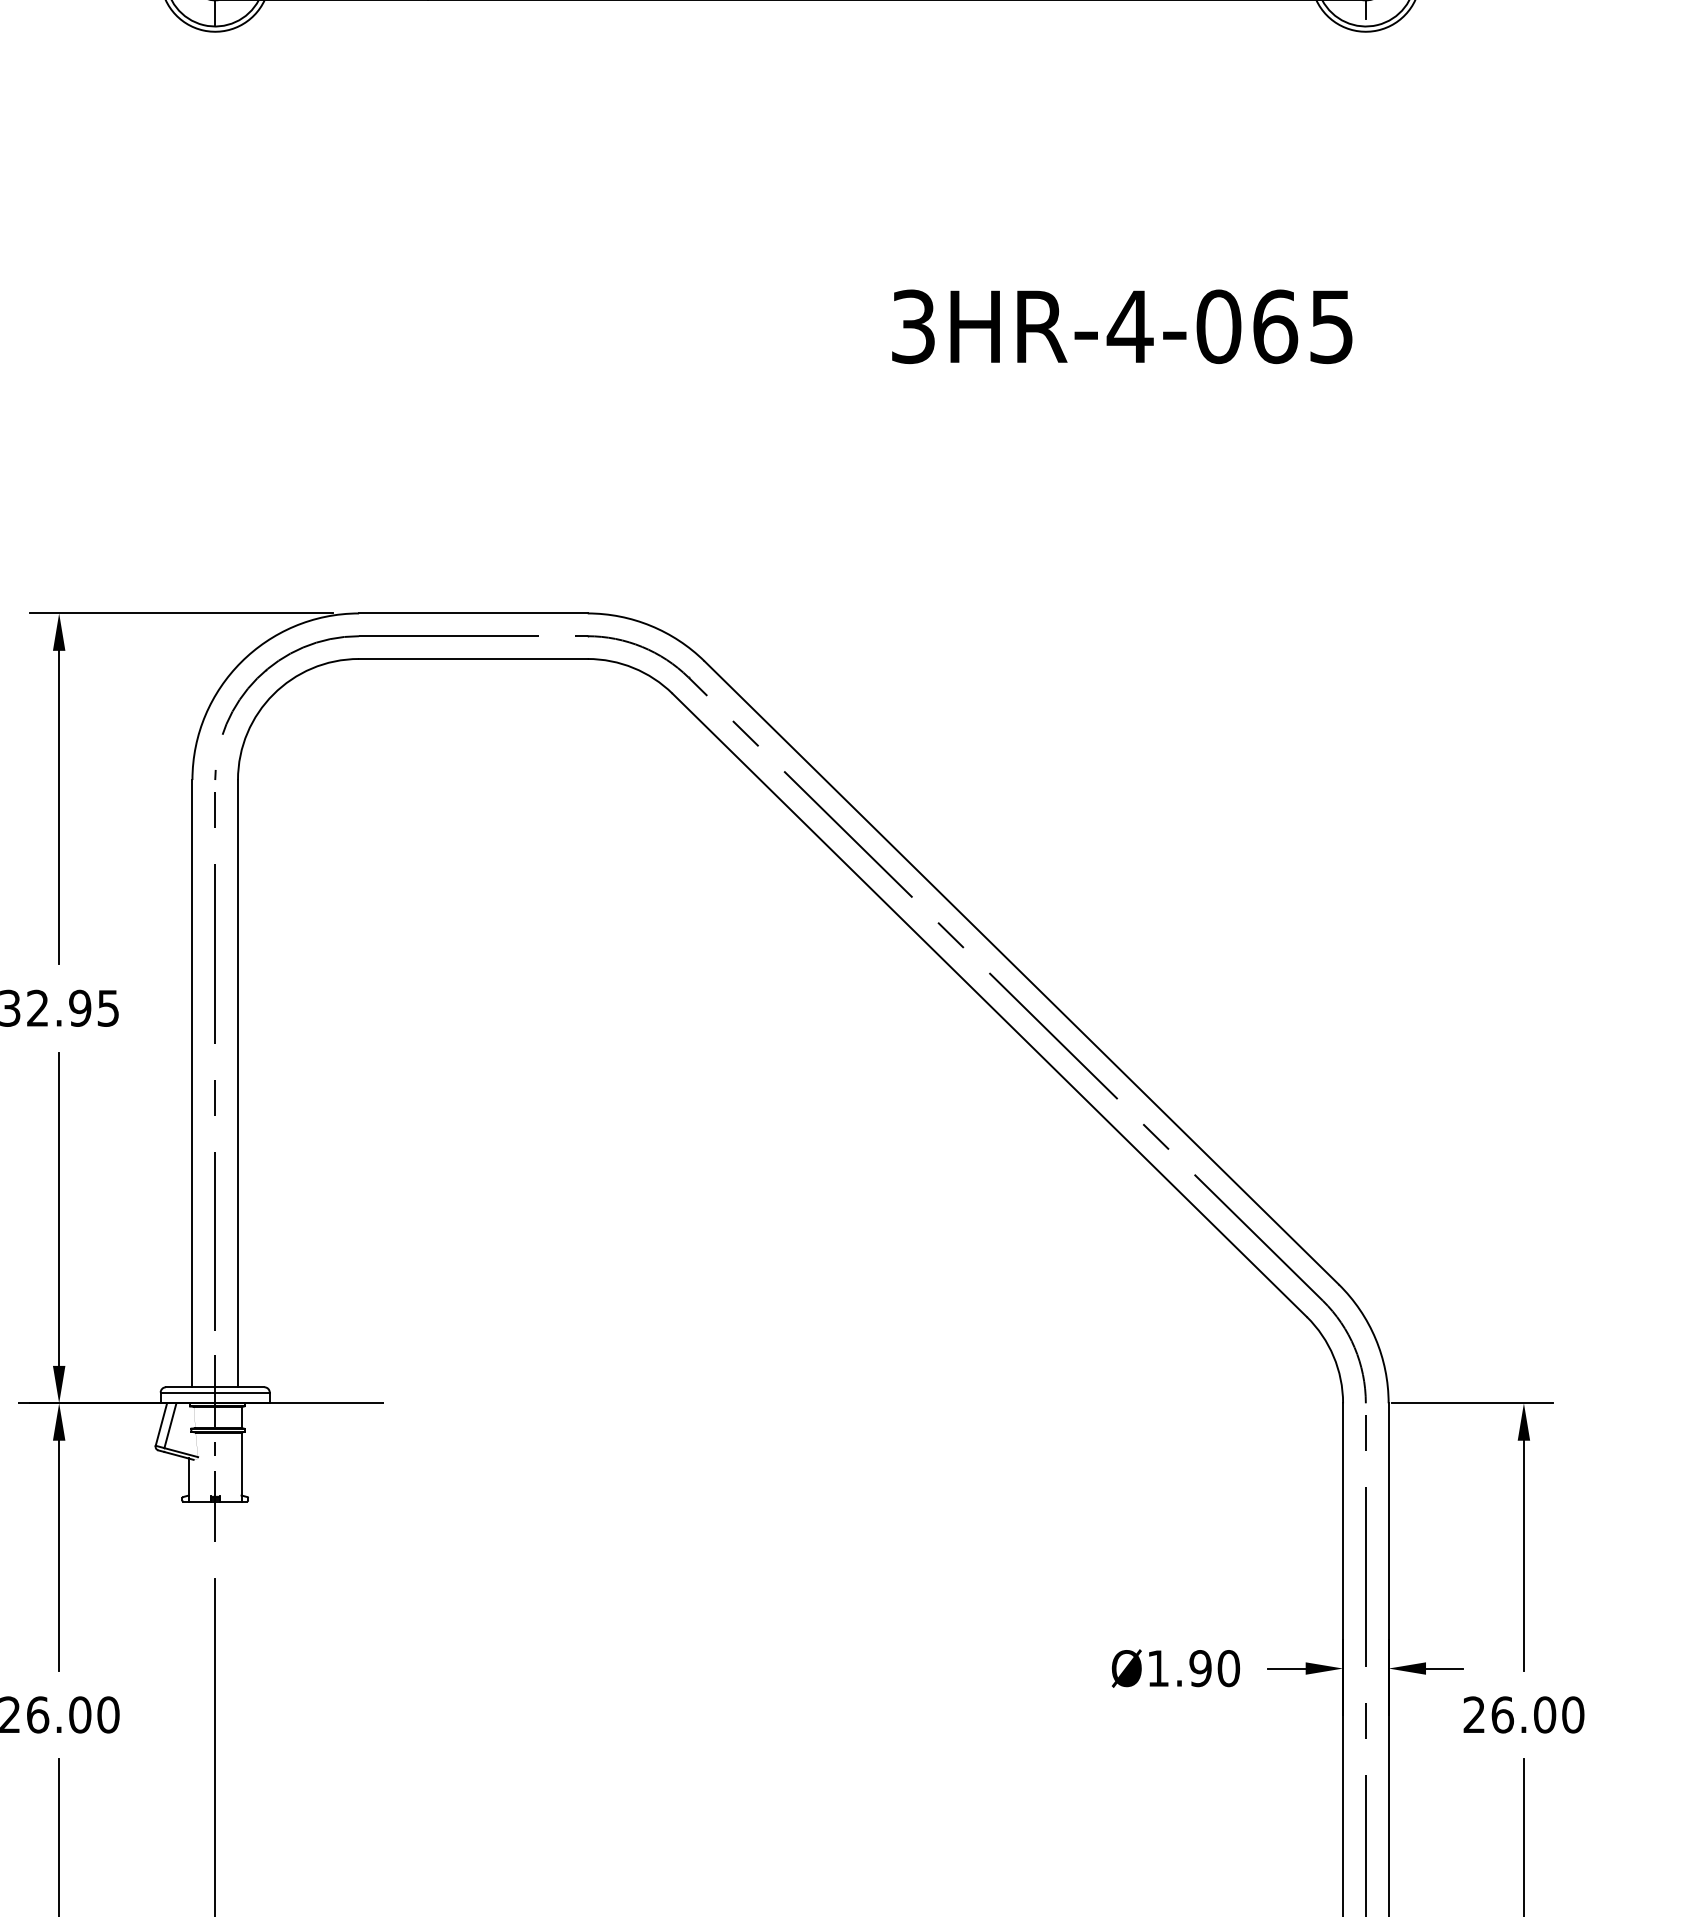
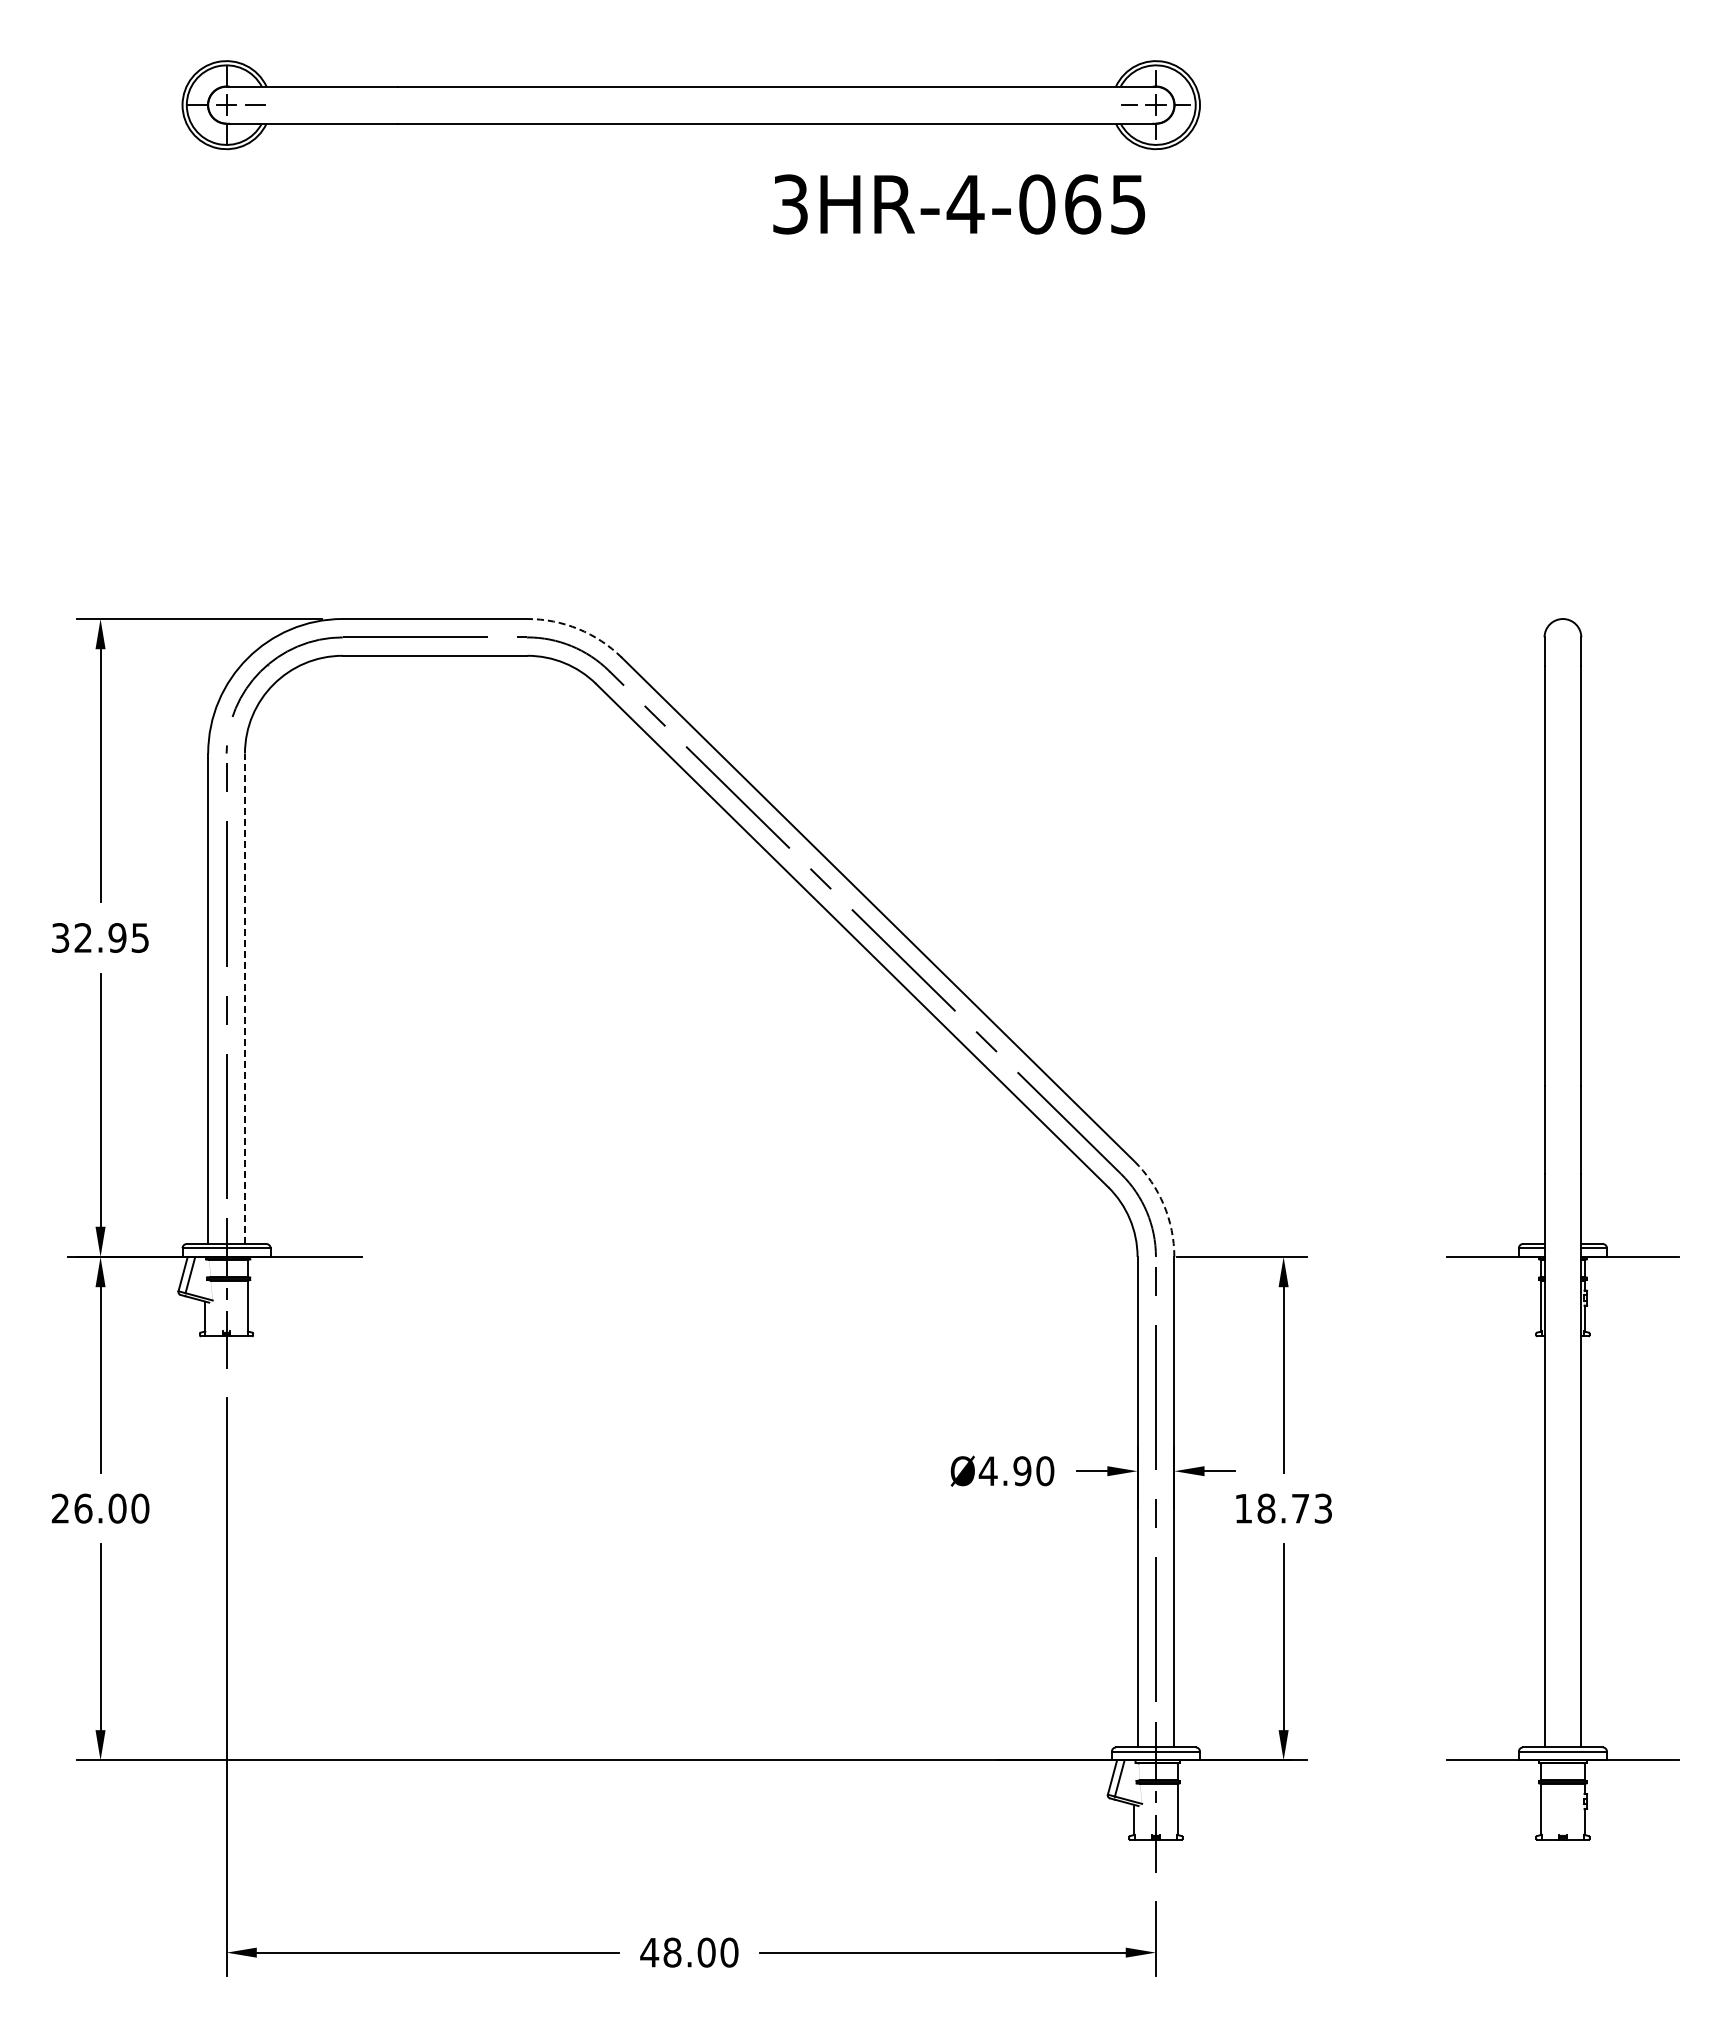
text: (1122, 326) -> (959, 204), moved
arc: (650, 626) -> (578, 629), solid -> dashed
line: (237, 1083) -> (244, 998), solid -> dashed
arc: (1375, 1338) -> (1163, 1204), solid -> dashed
text: (1157, 1667) -> (987, 1470), Ø1.90 -> Ø4.90
text: (1523, 1714) -> (1283, 1508), 26.00 -> 18.73

